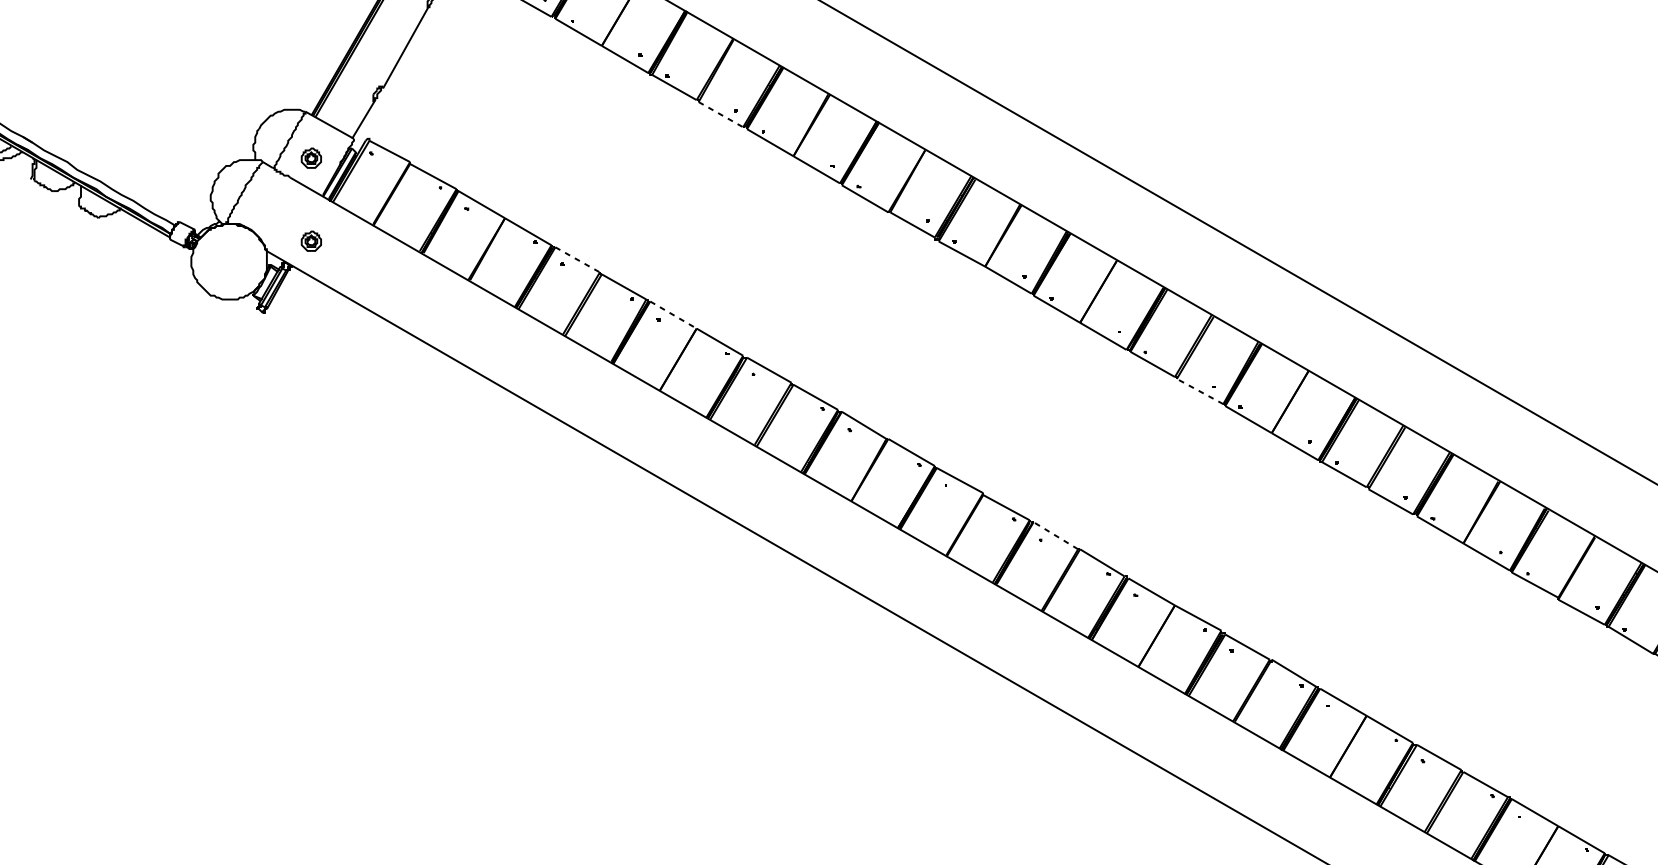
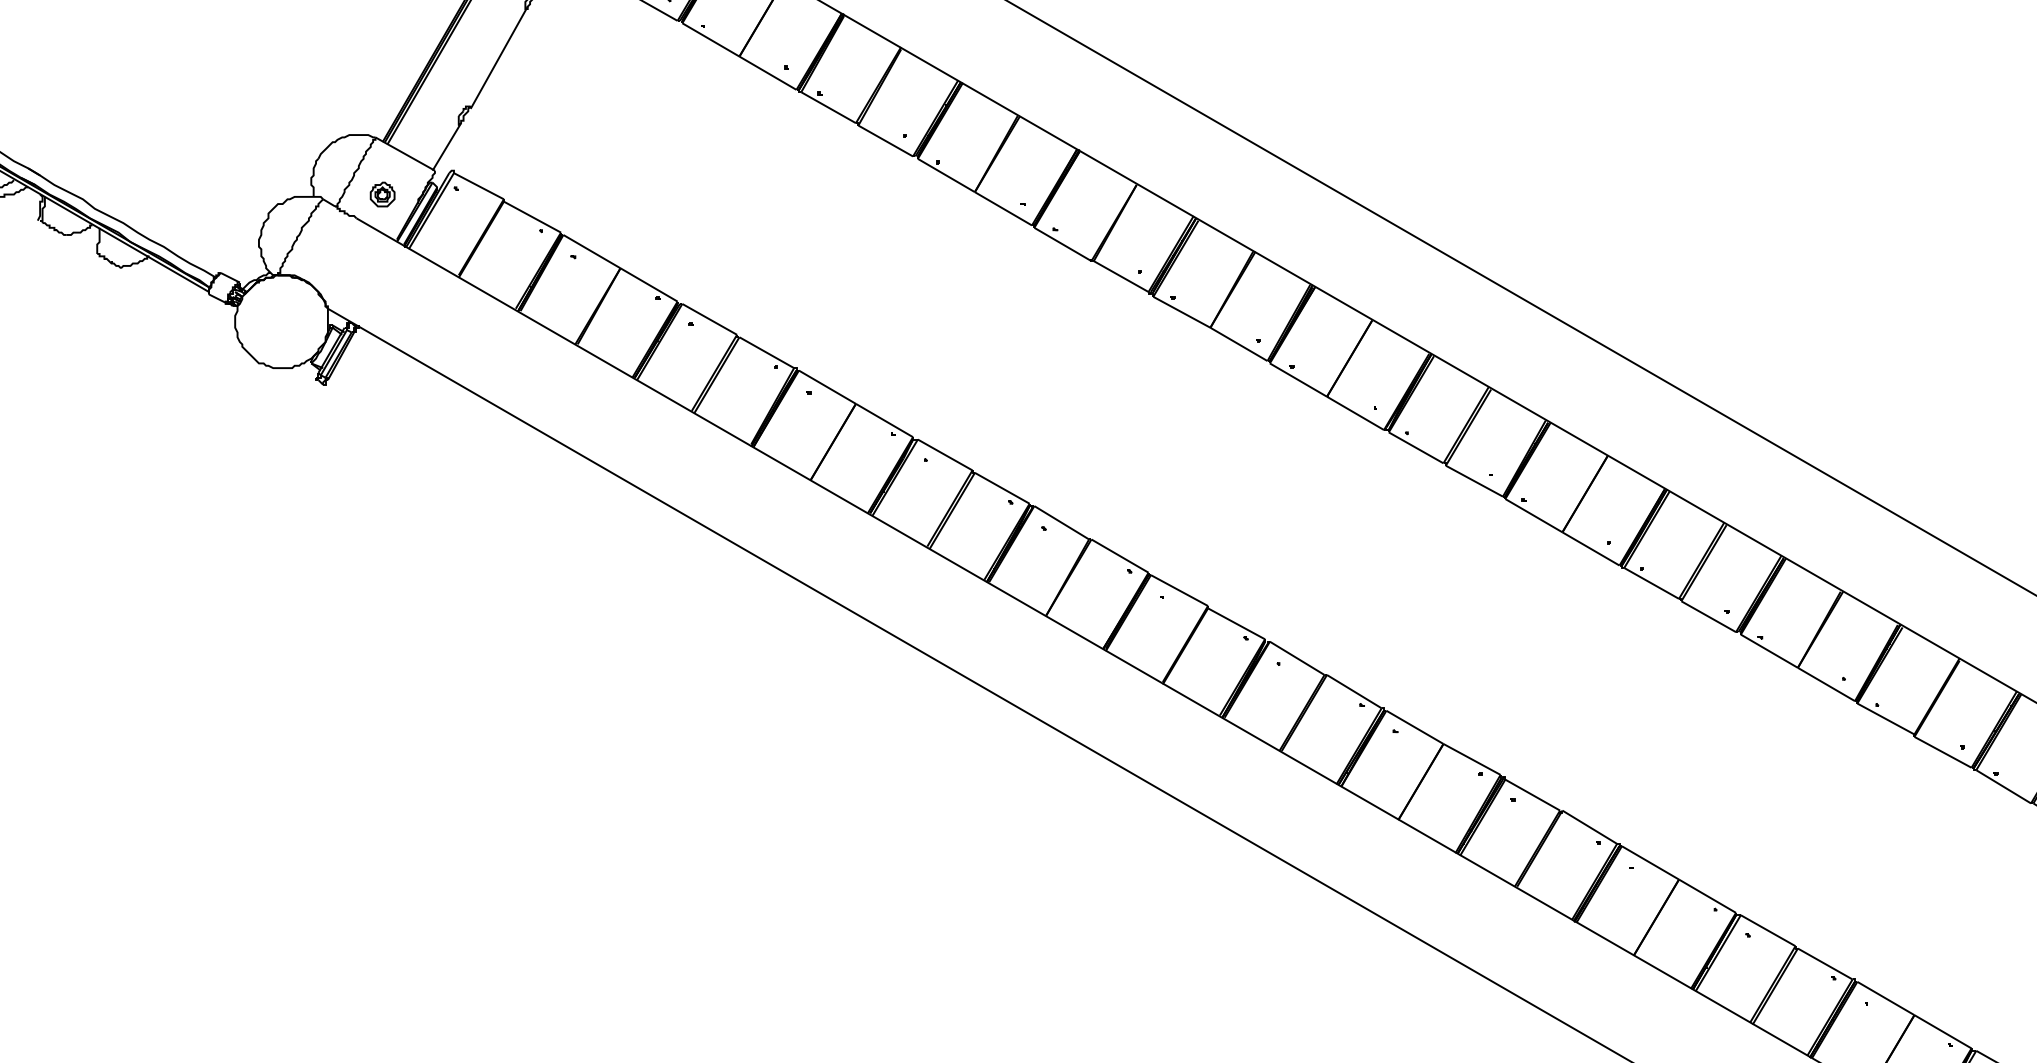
line: (721, 115) -> (886, 141), dashed -> solid
part: (311, 241) -> (382, 296), removed
line: (578, 259) -> (710, 319), dashed -> solid
line: (673, 315) -> (827, 387), dashed -> solid
line: (1199, 390) -> (1473, 480), dashed -> solid
line: (1055, 535) -> (1296, 658), dashed -> solid

